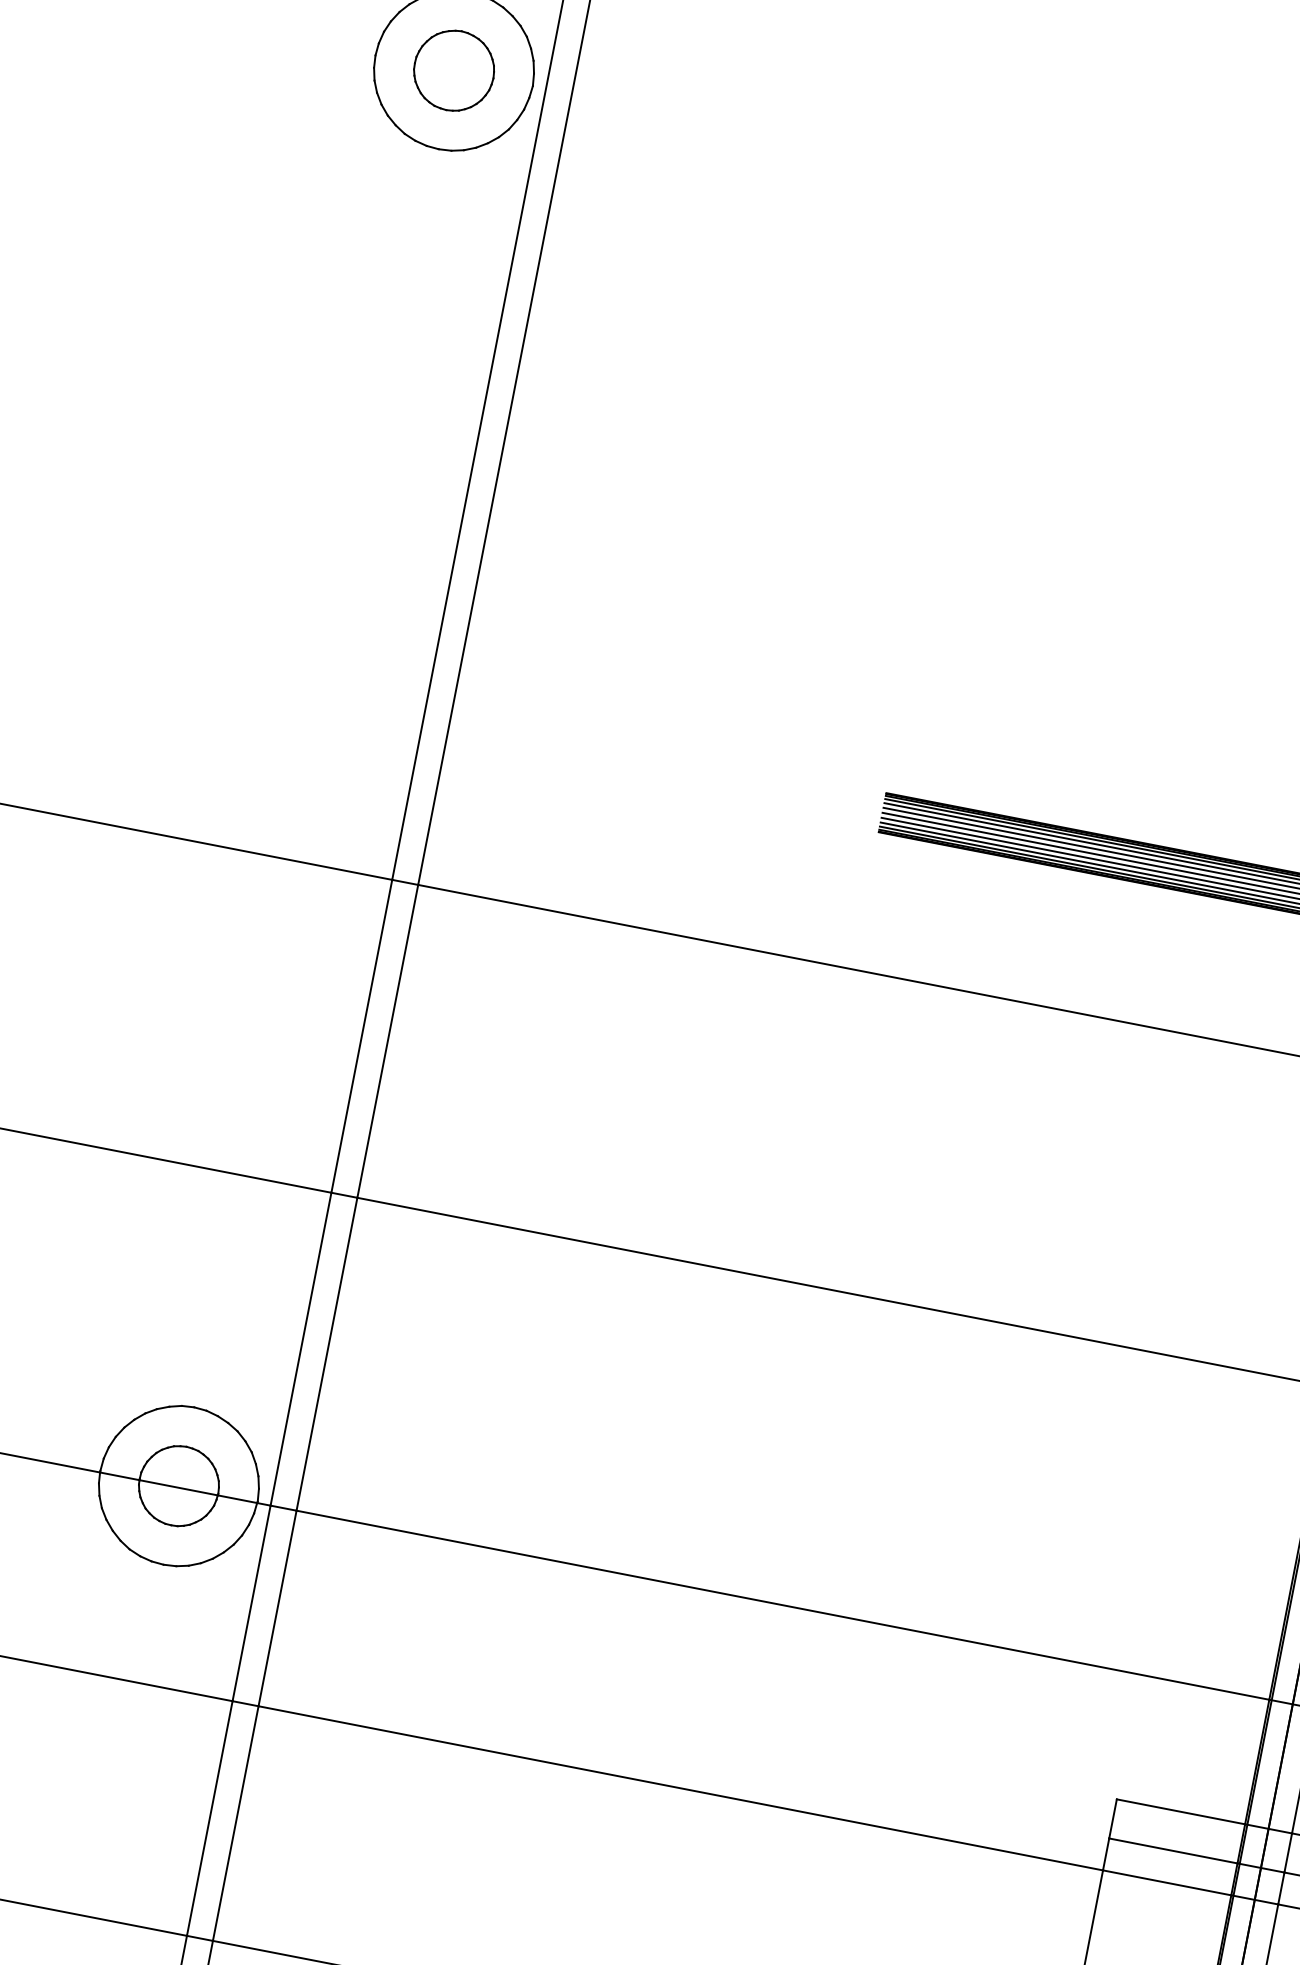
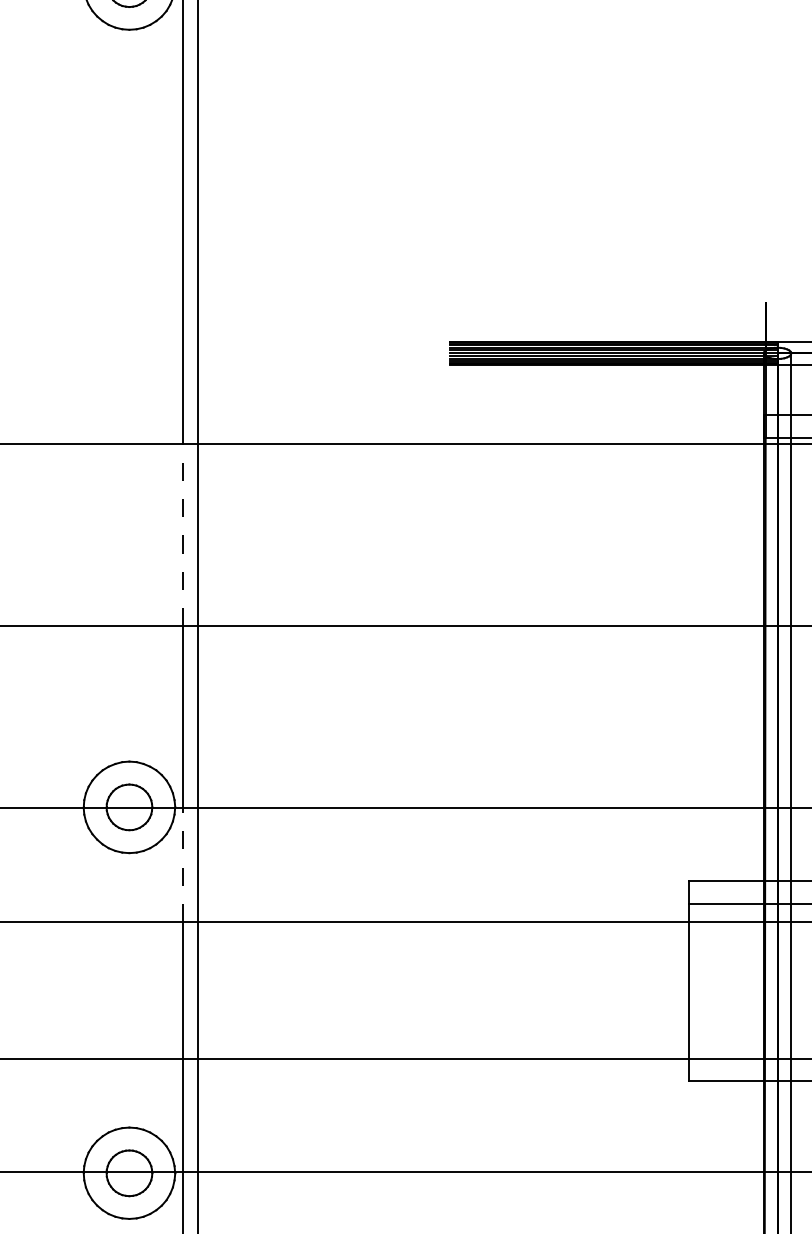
line: (361, 1036) -> (182, 535), solid -> dashed
line: (250, 1603) -> (182, 865), solid -> dashed

